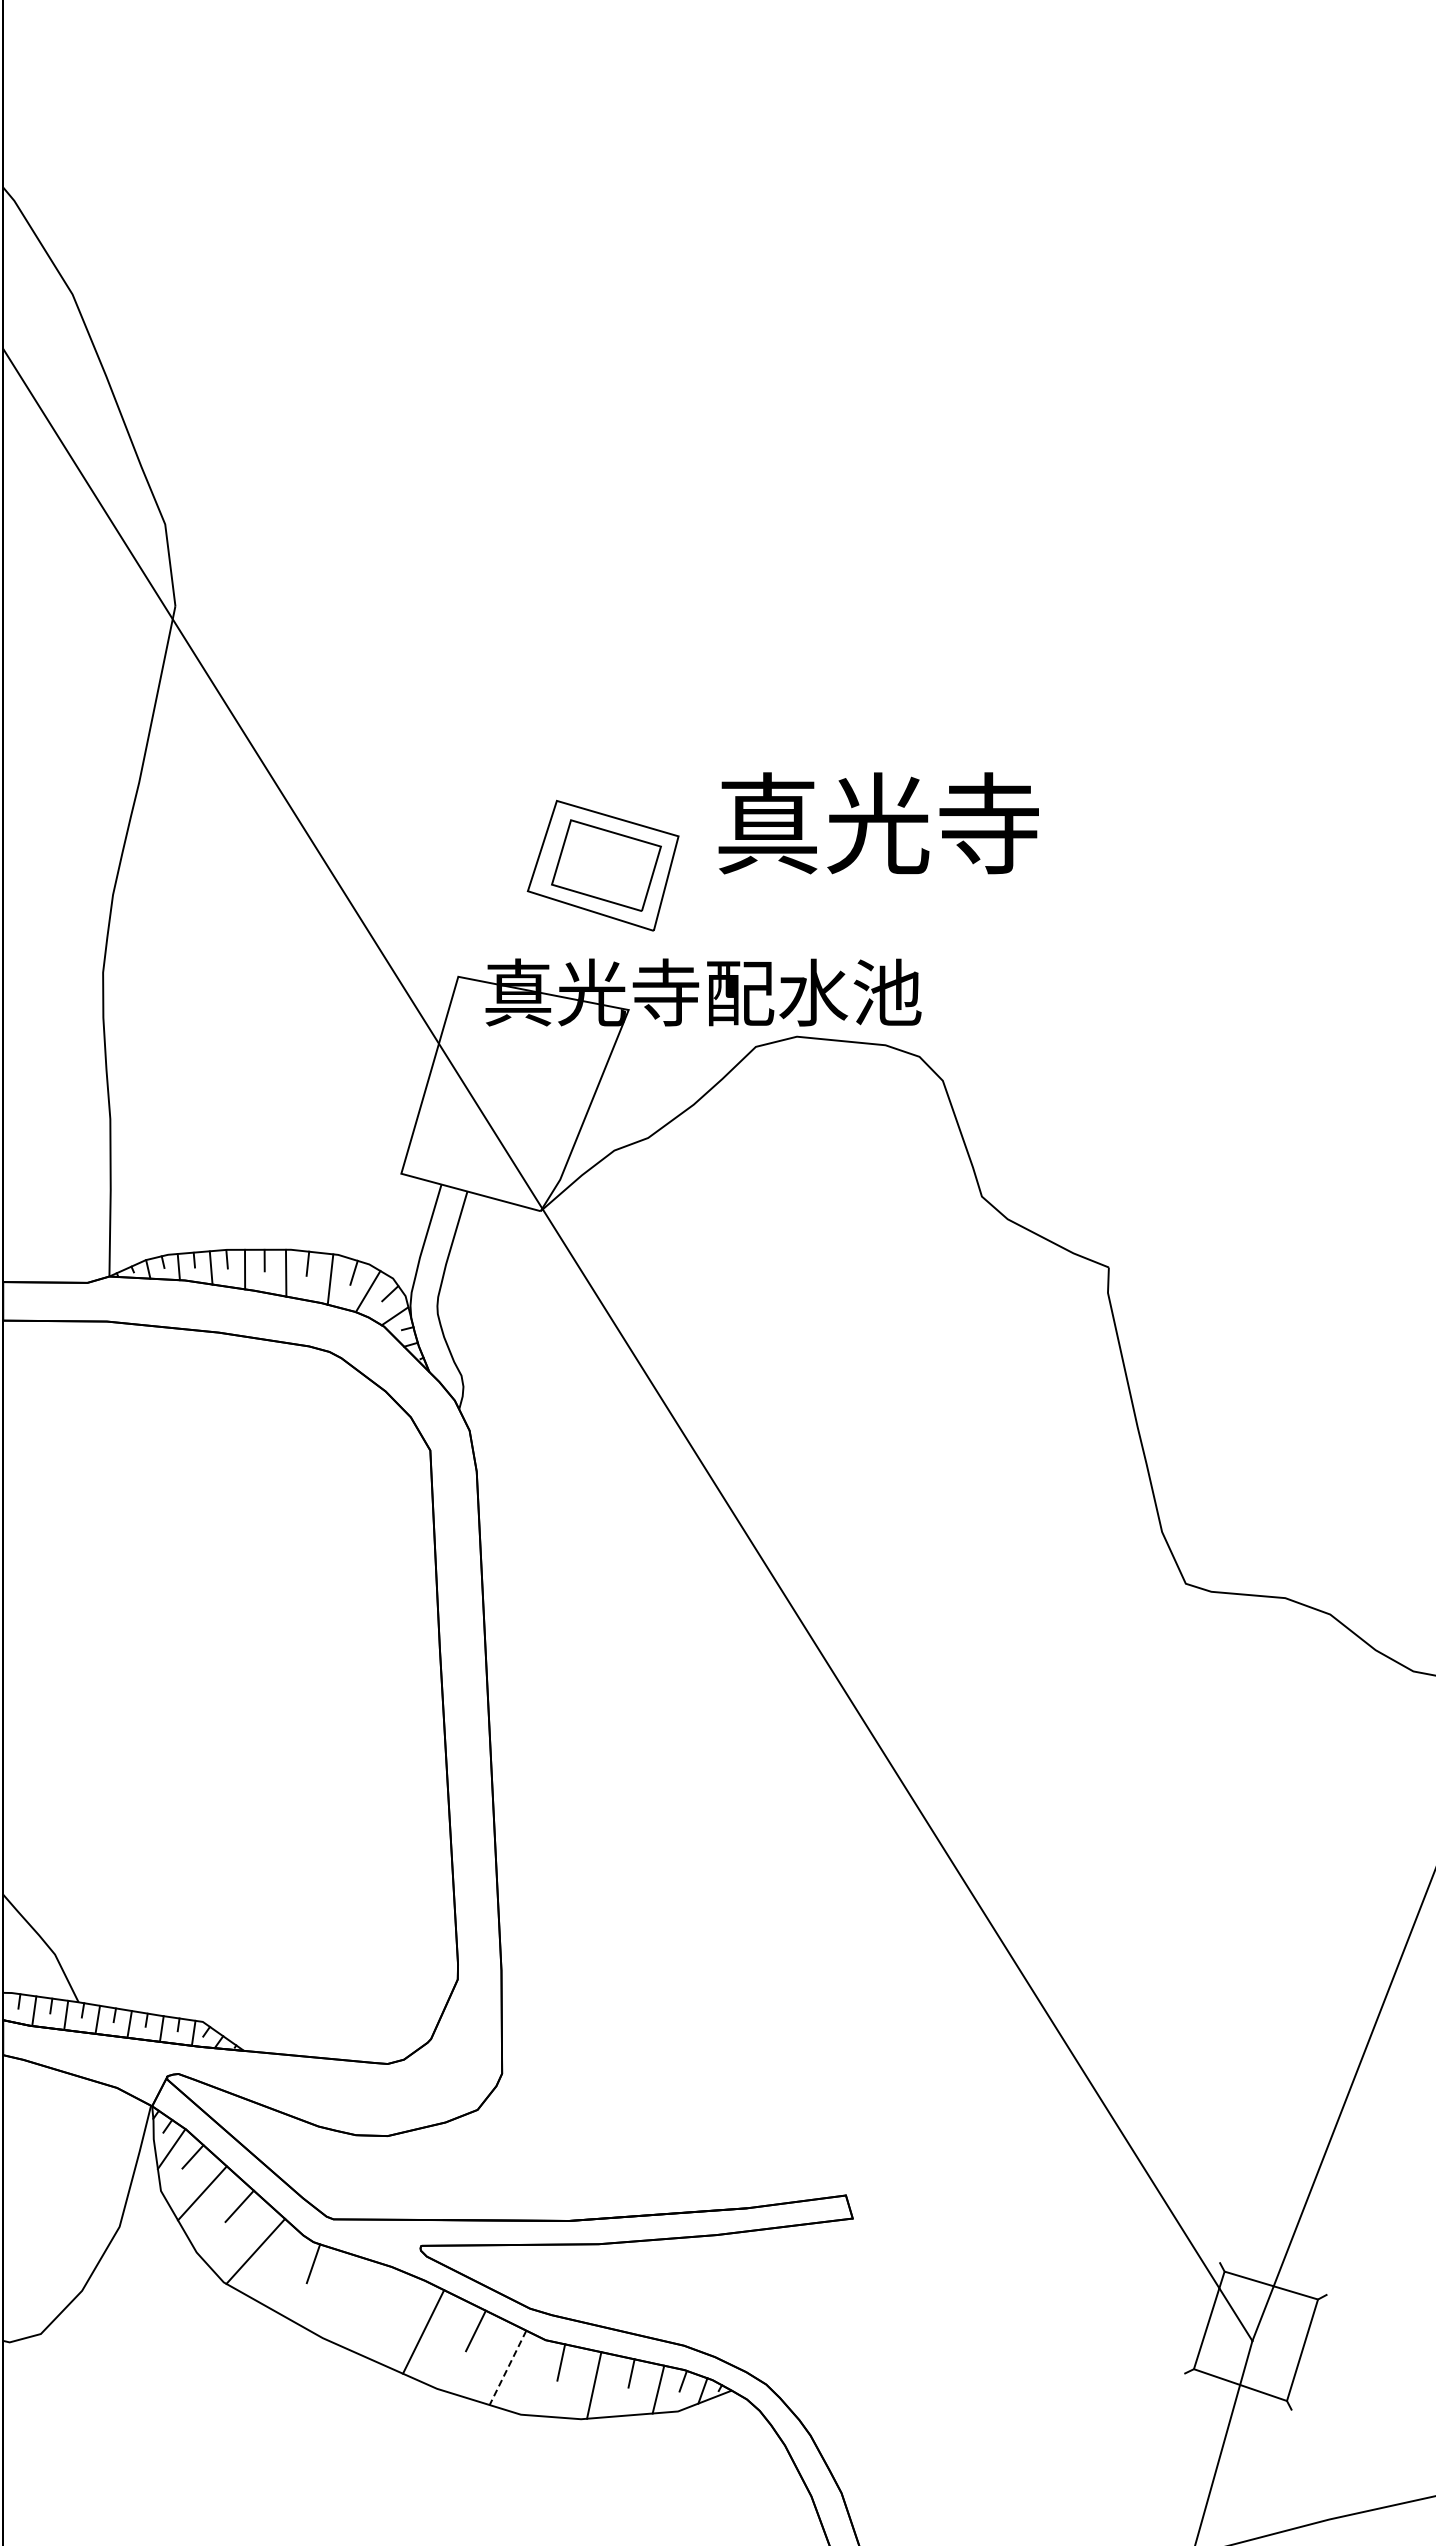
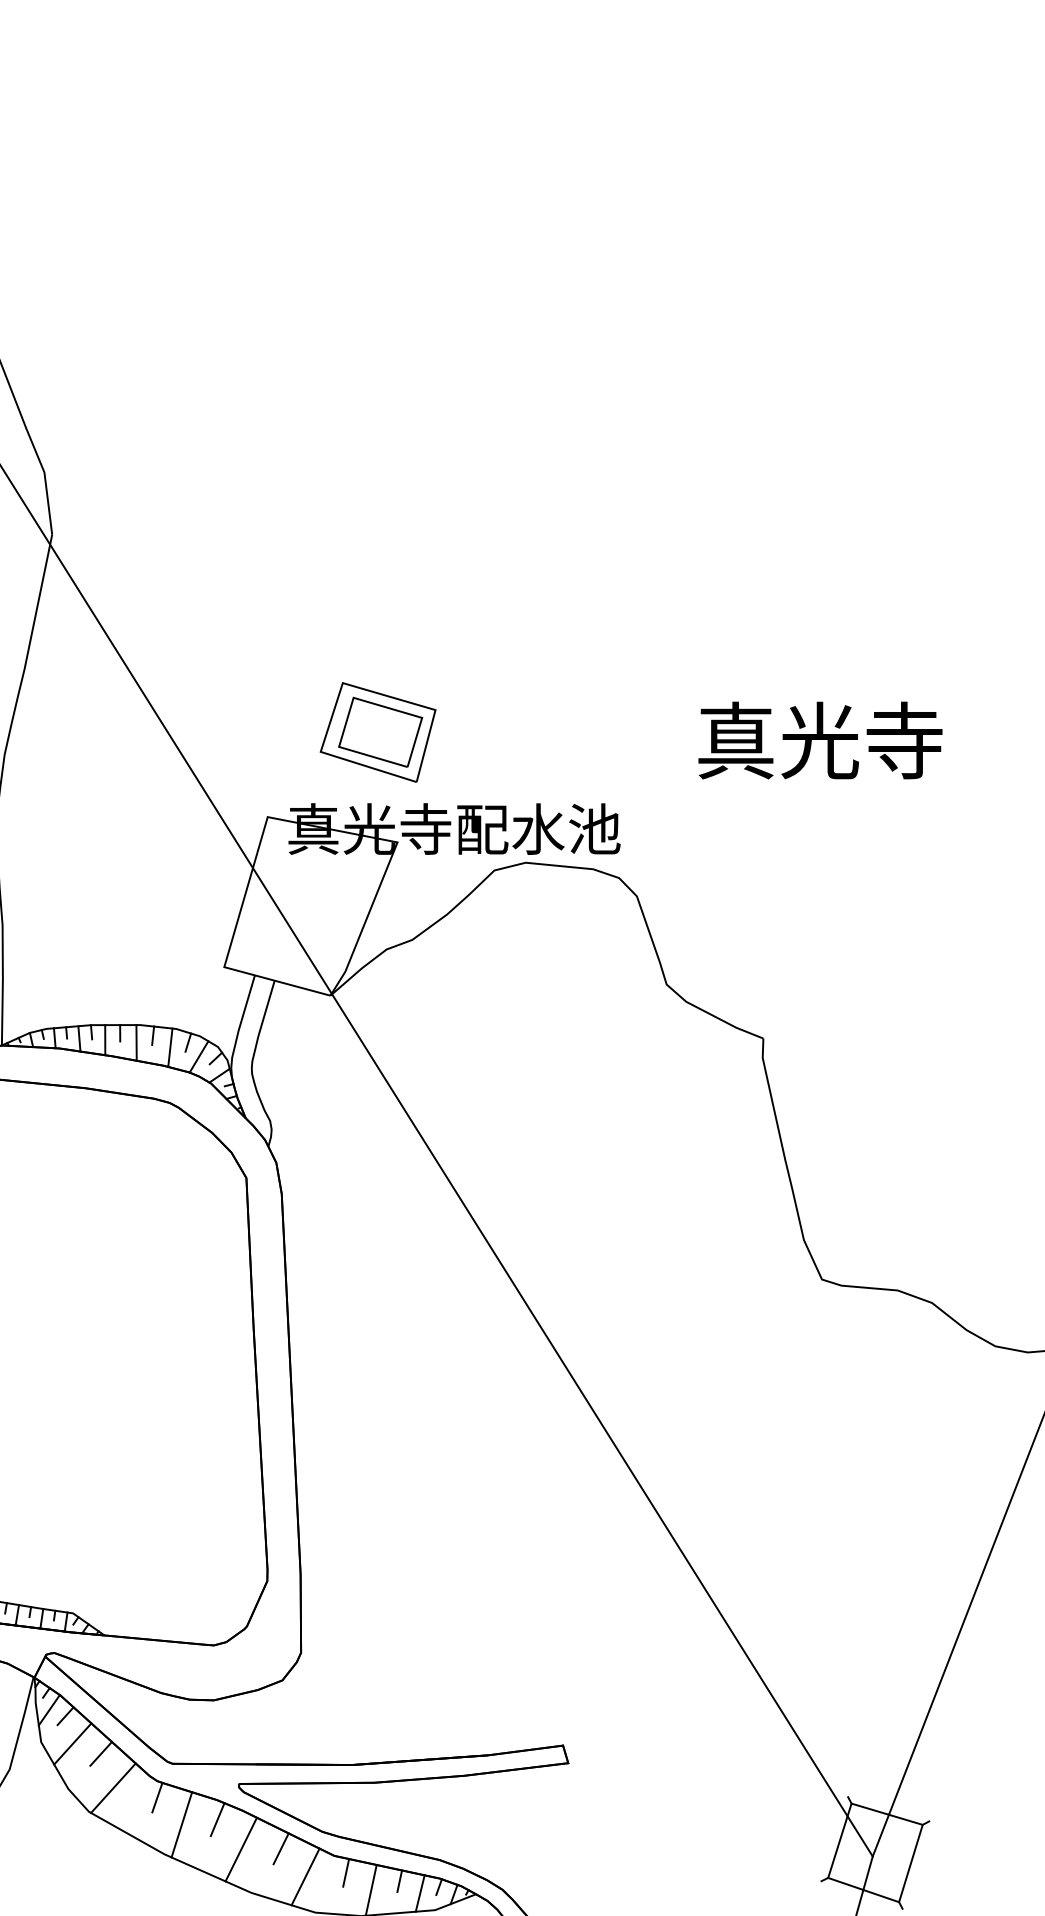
text: (878, 823) -> (820, 740), moved
line: (392, 2292) -> (217, 1819), added
line: (345, 2299) -> (181, 1824), added
line: (507, 2368) -> (305, 1877), dashed -> solid

